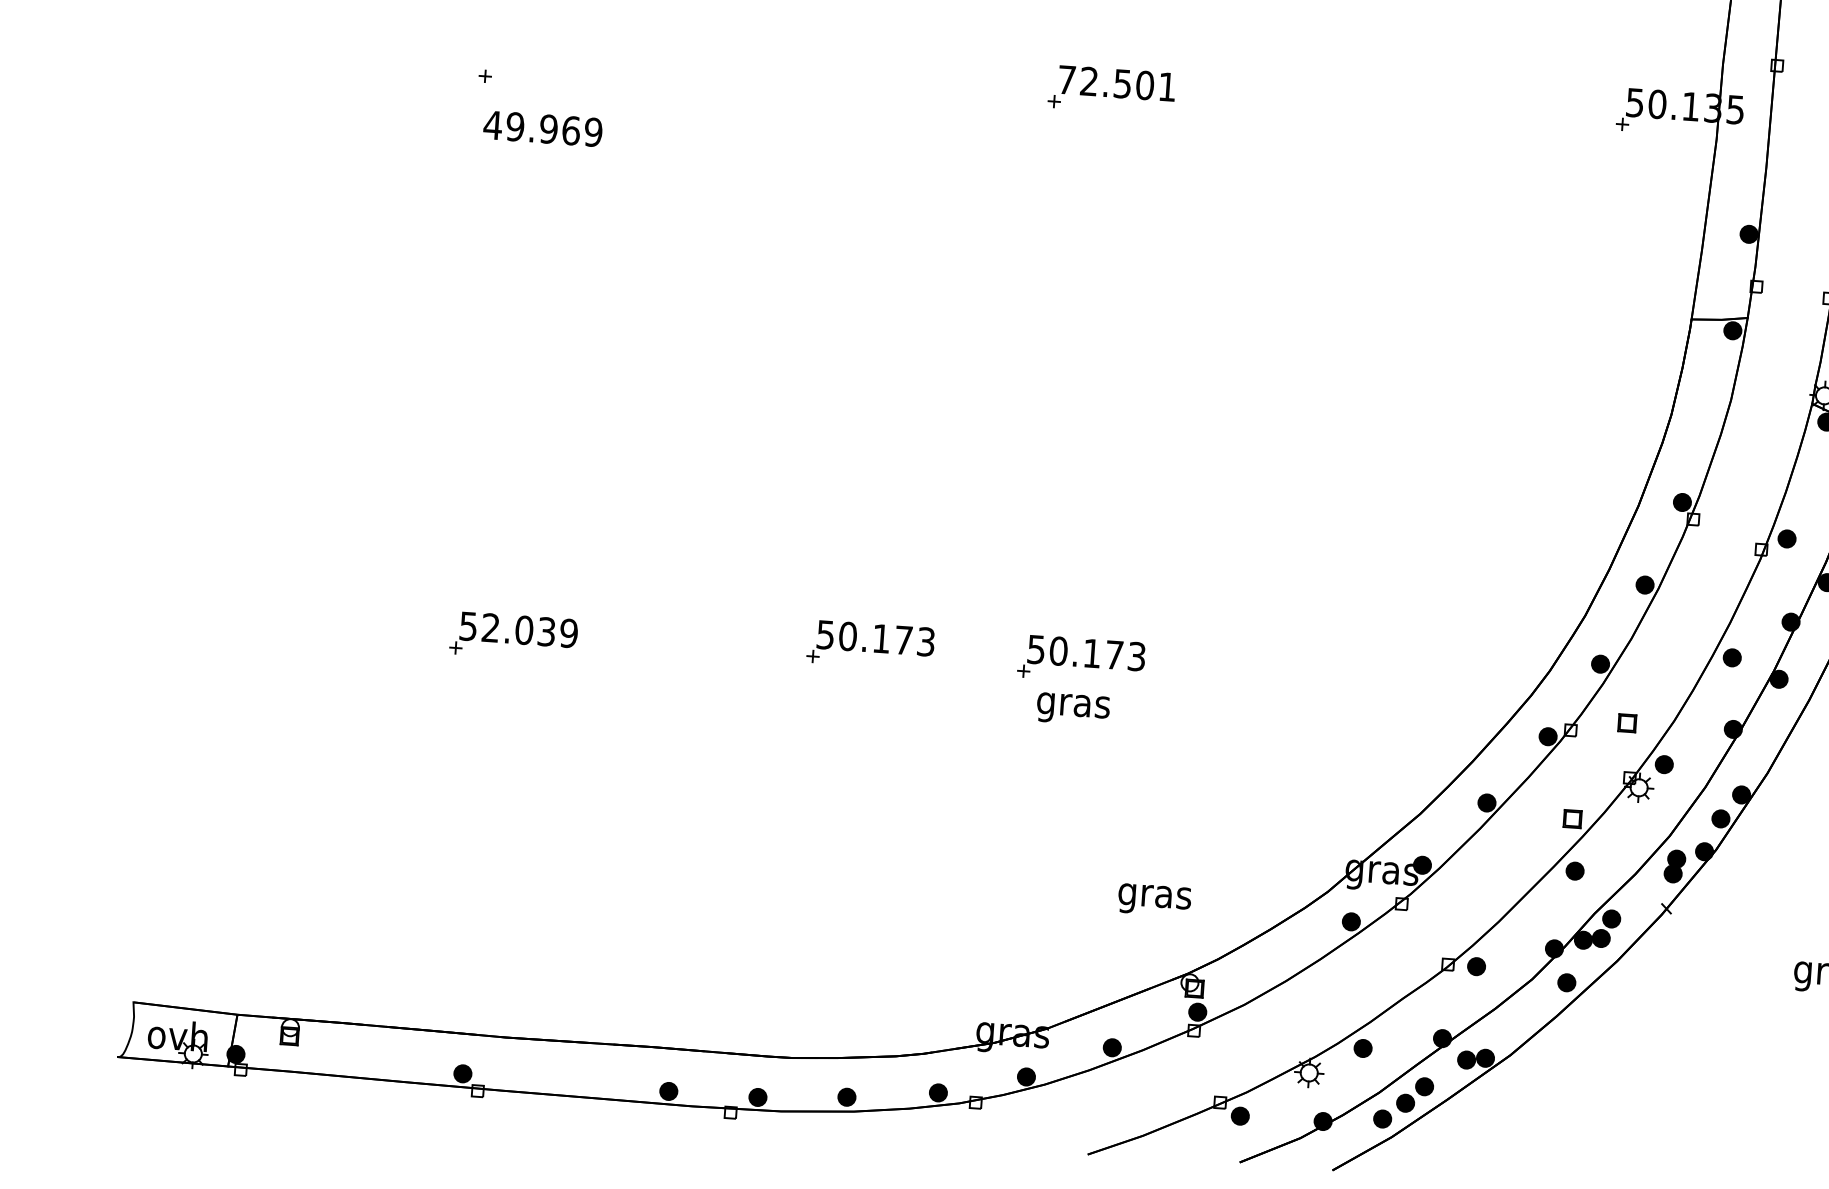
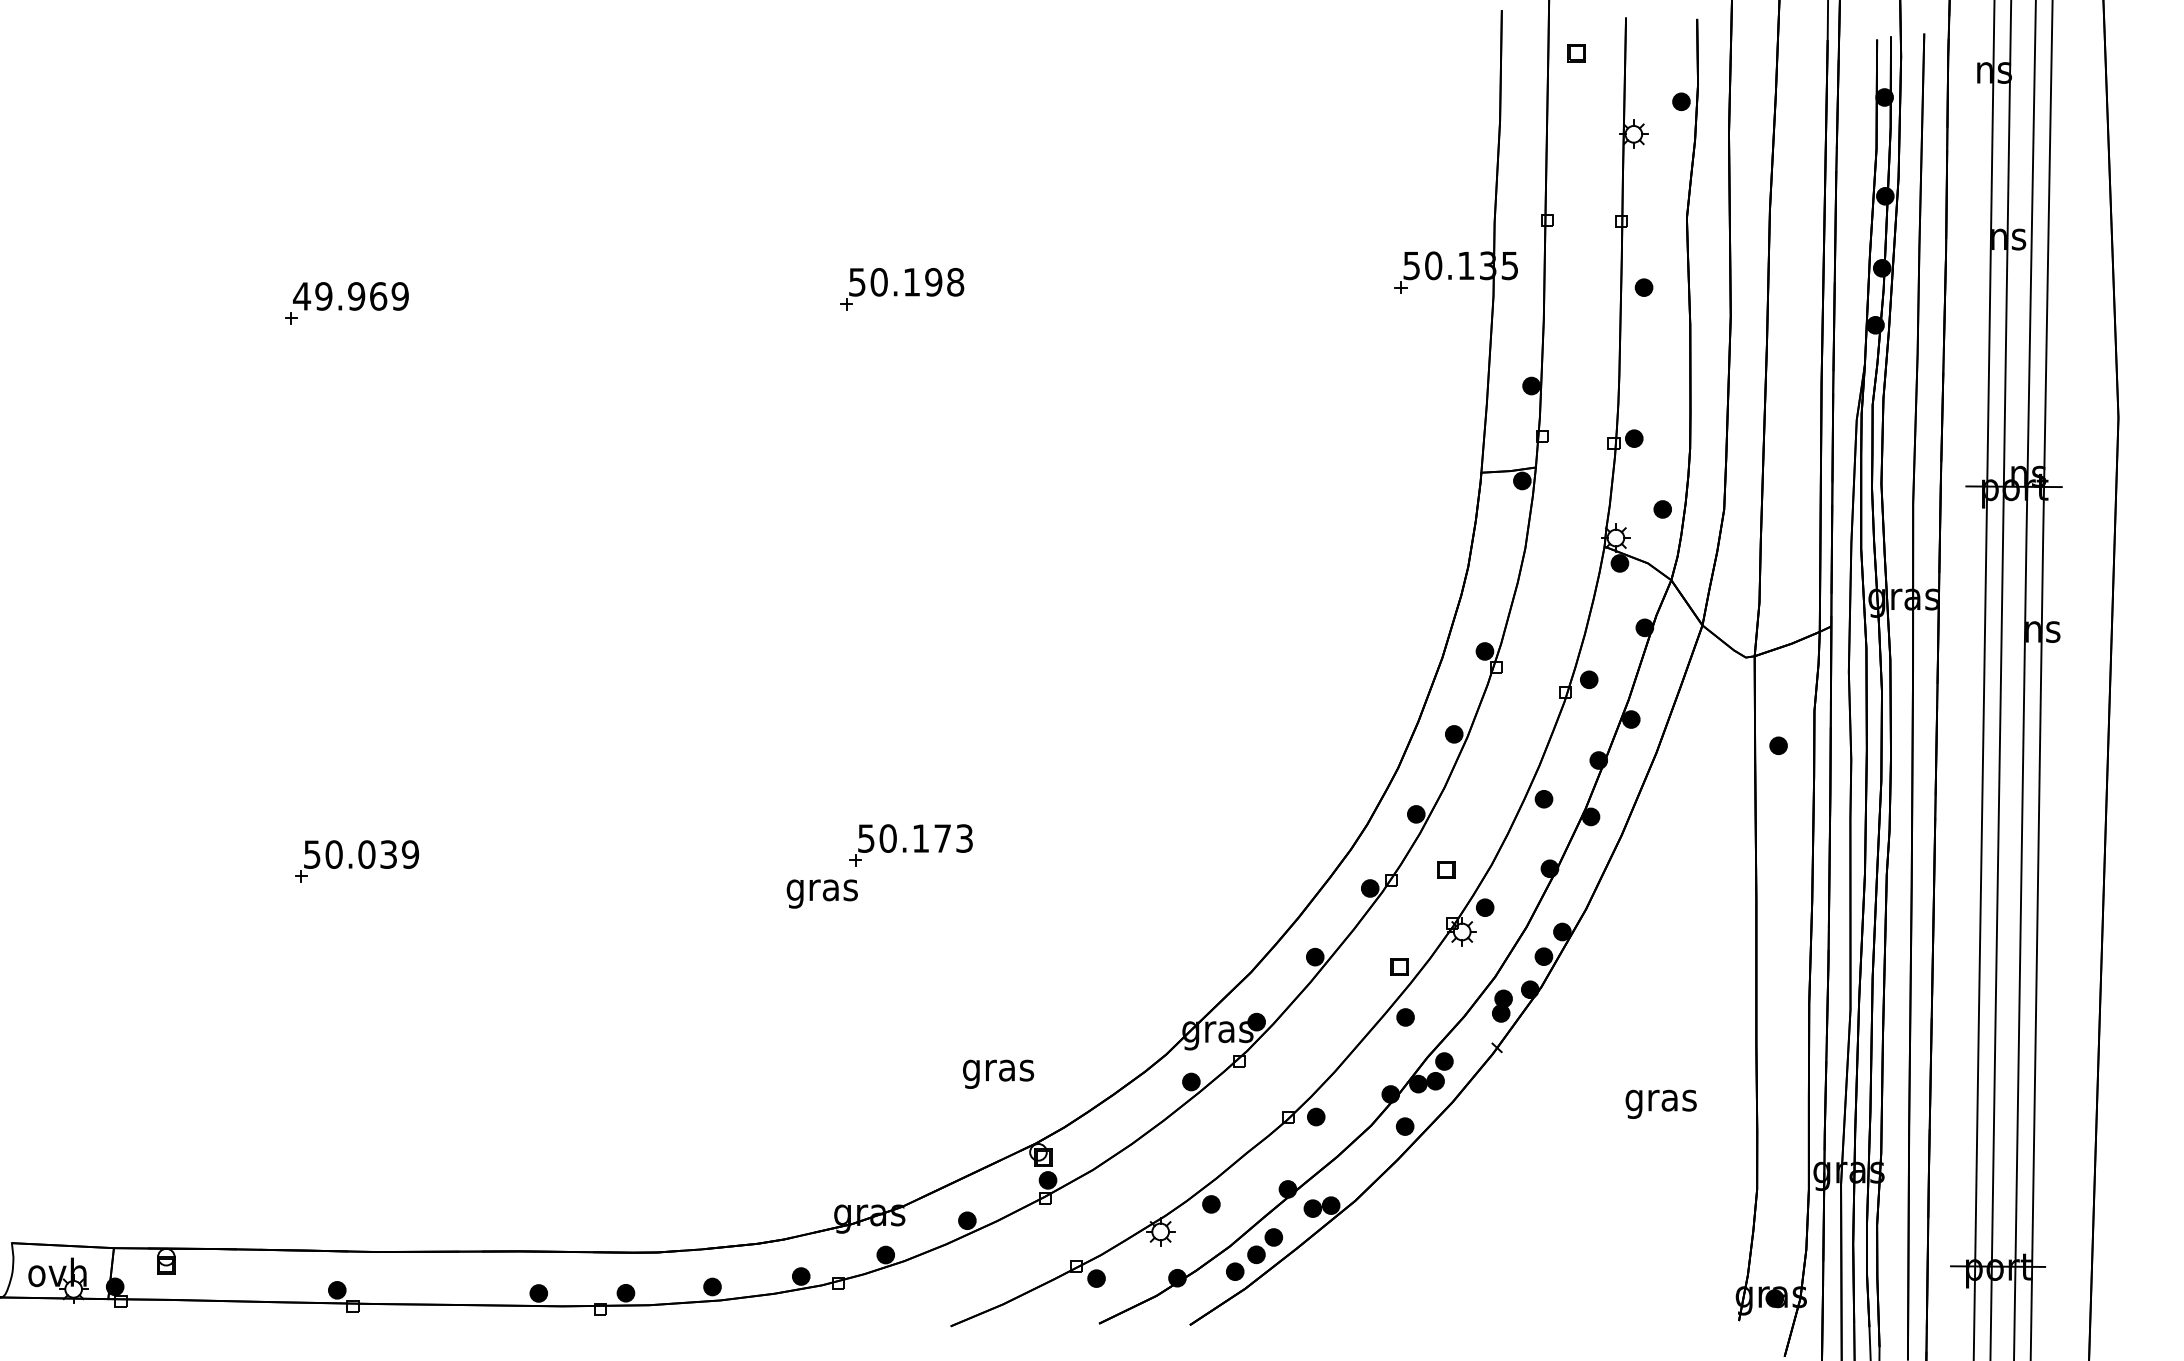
text: (1117, 82) -> (906, 281), 72.501 -> 50.198
text: (542, 128) -> (350, 296), moved
text: (490, 627) -> (333, 854), 52.039 -> 50.039
part: (870, 645) -> (704, 845), removed
text: (1072, 708) -> (821, 893), moved

